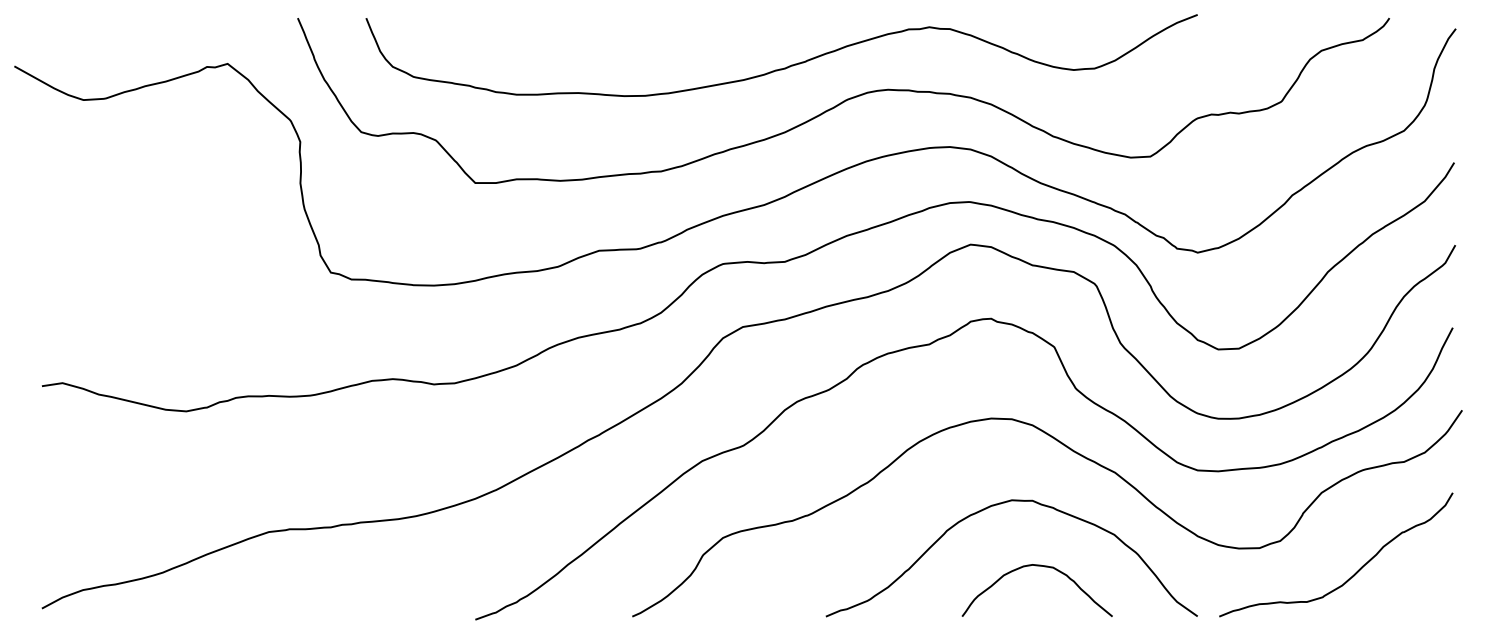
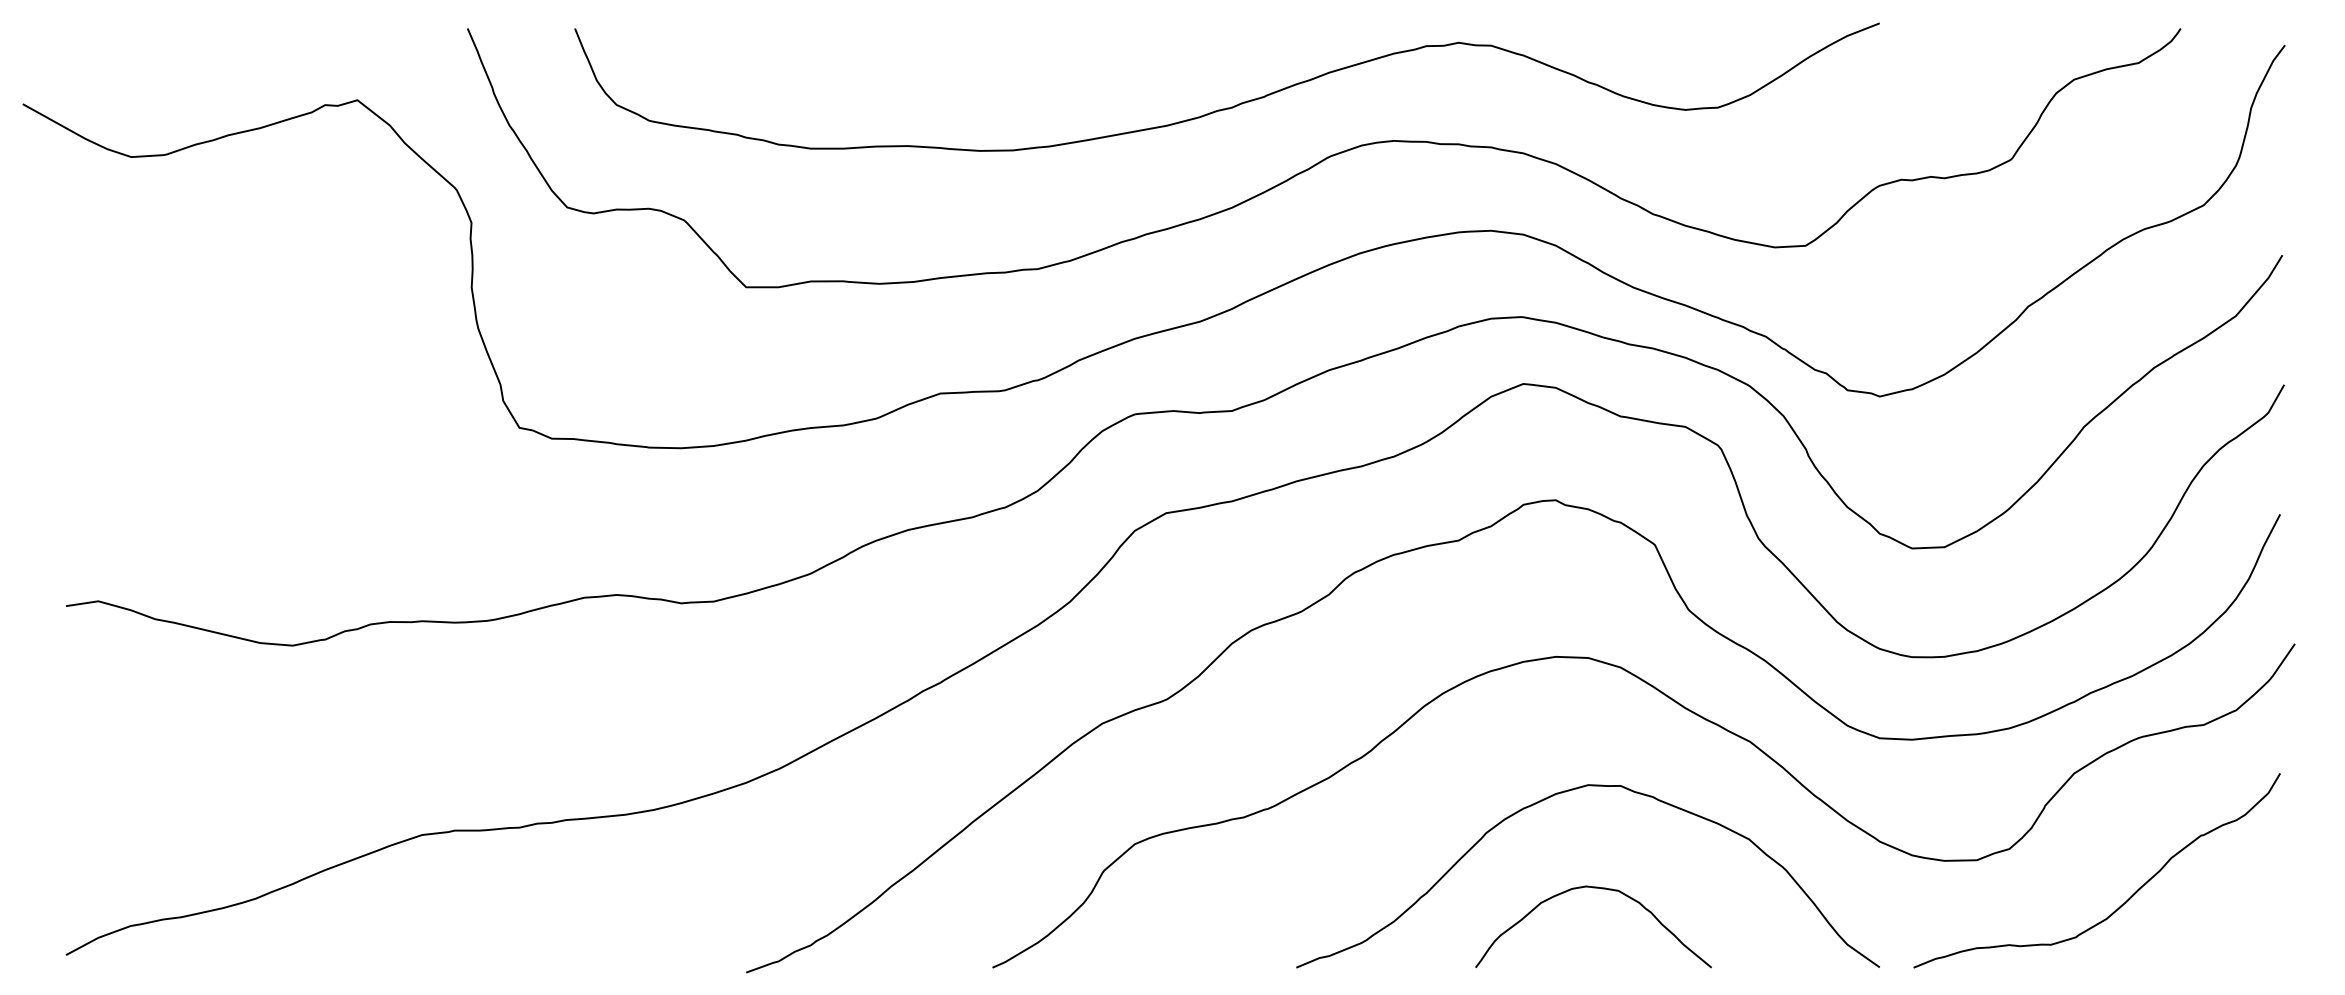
curve: (1036, 566) -> (1592, 889), moved

